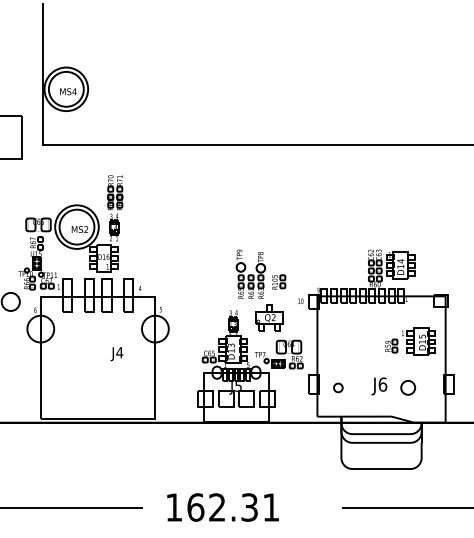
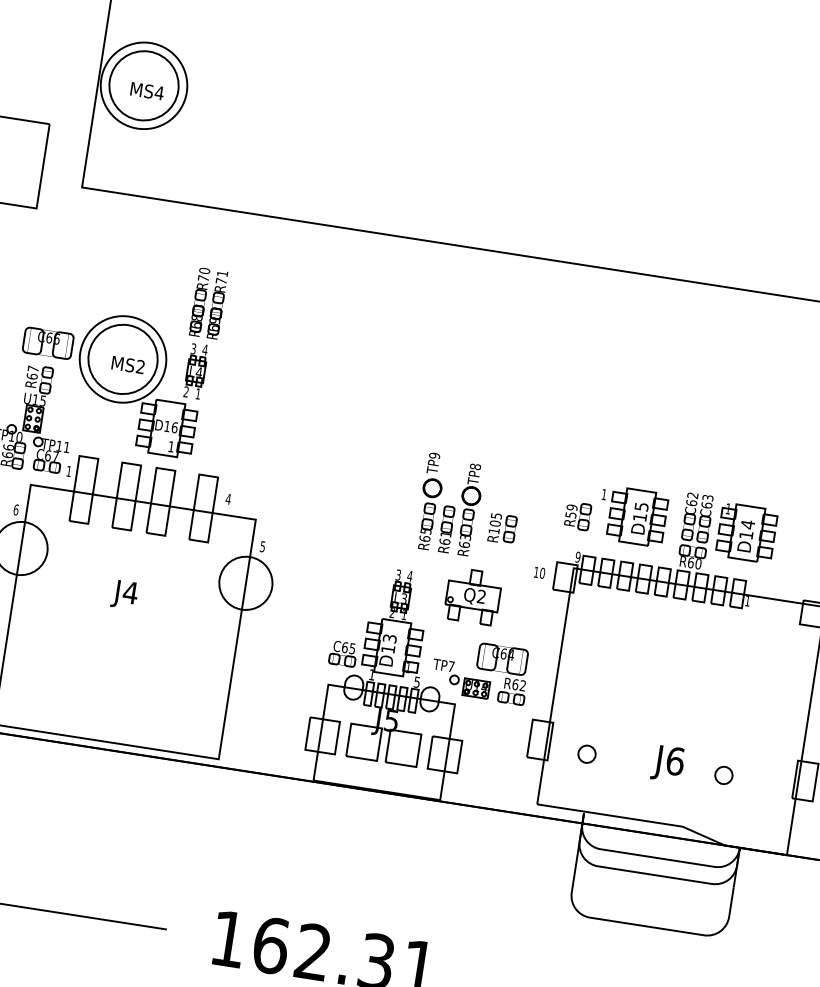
part: (410, 341) -> (616, 512), moved
text: (116, 354) -> (123, 595), moved
circle: (407, 387) -> (722, 774), size x0.62

